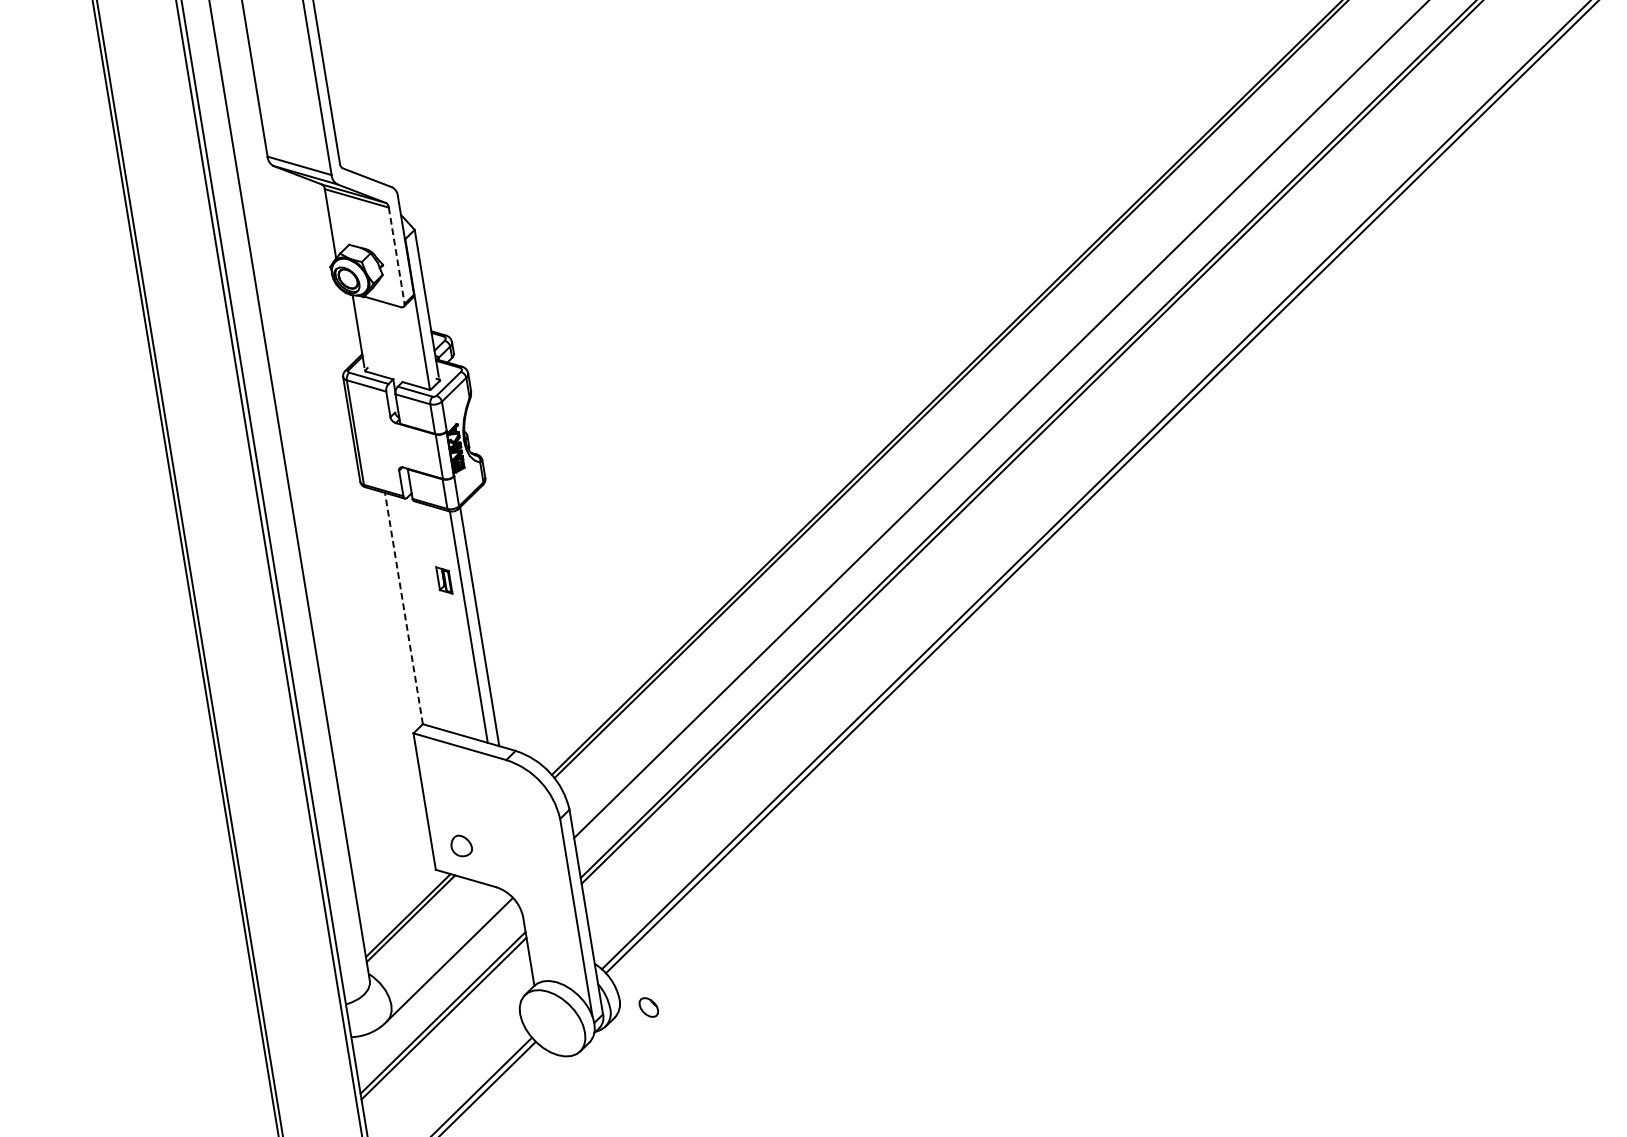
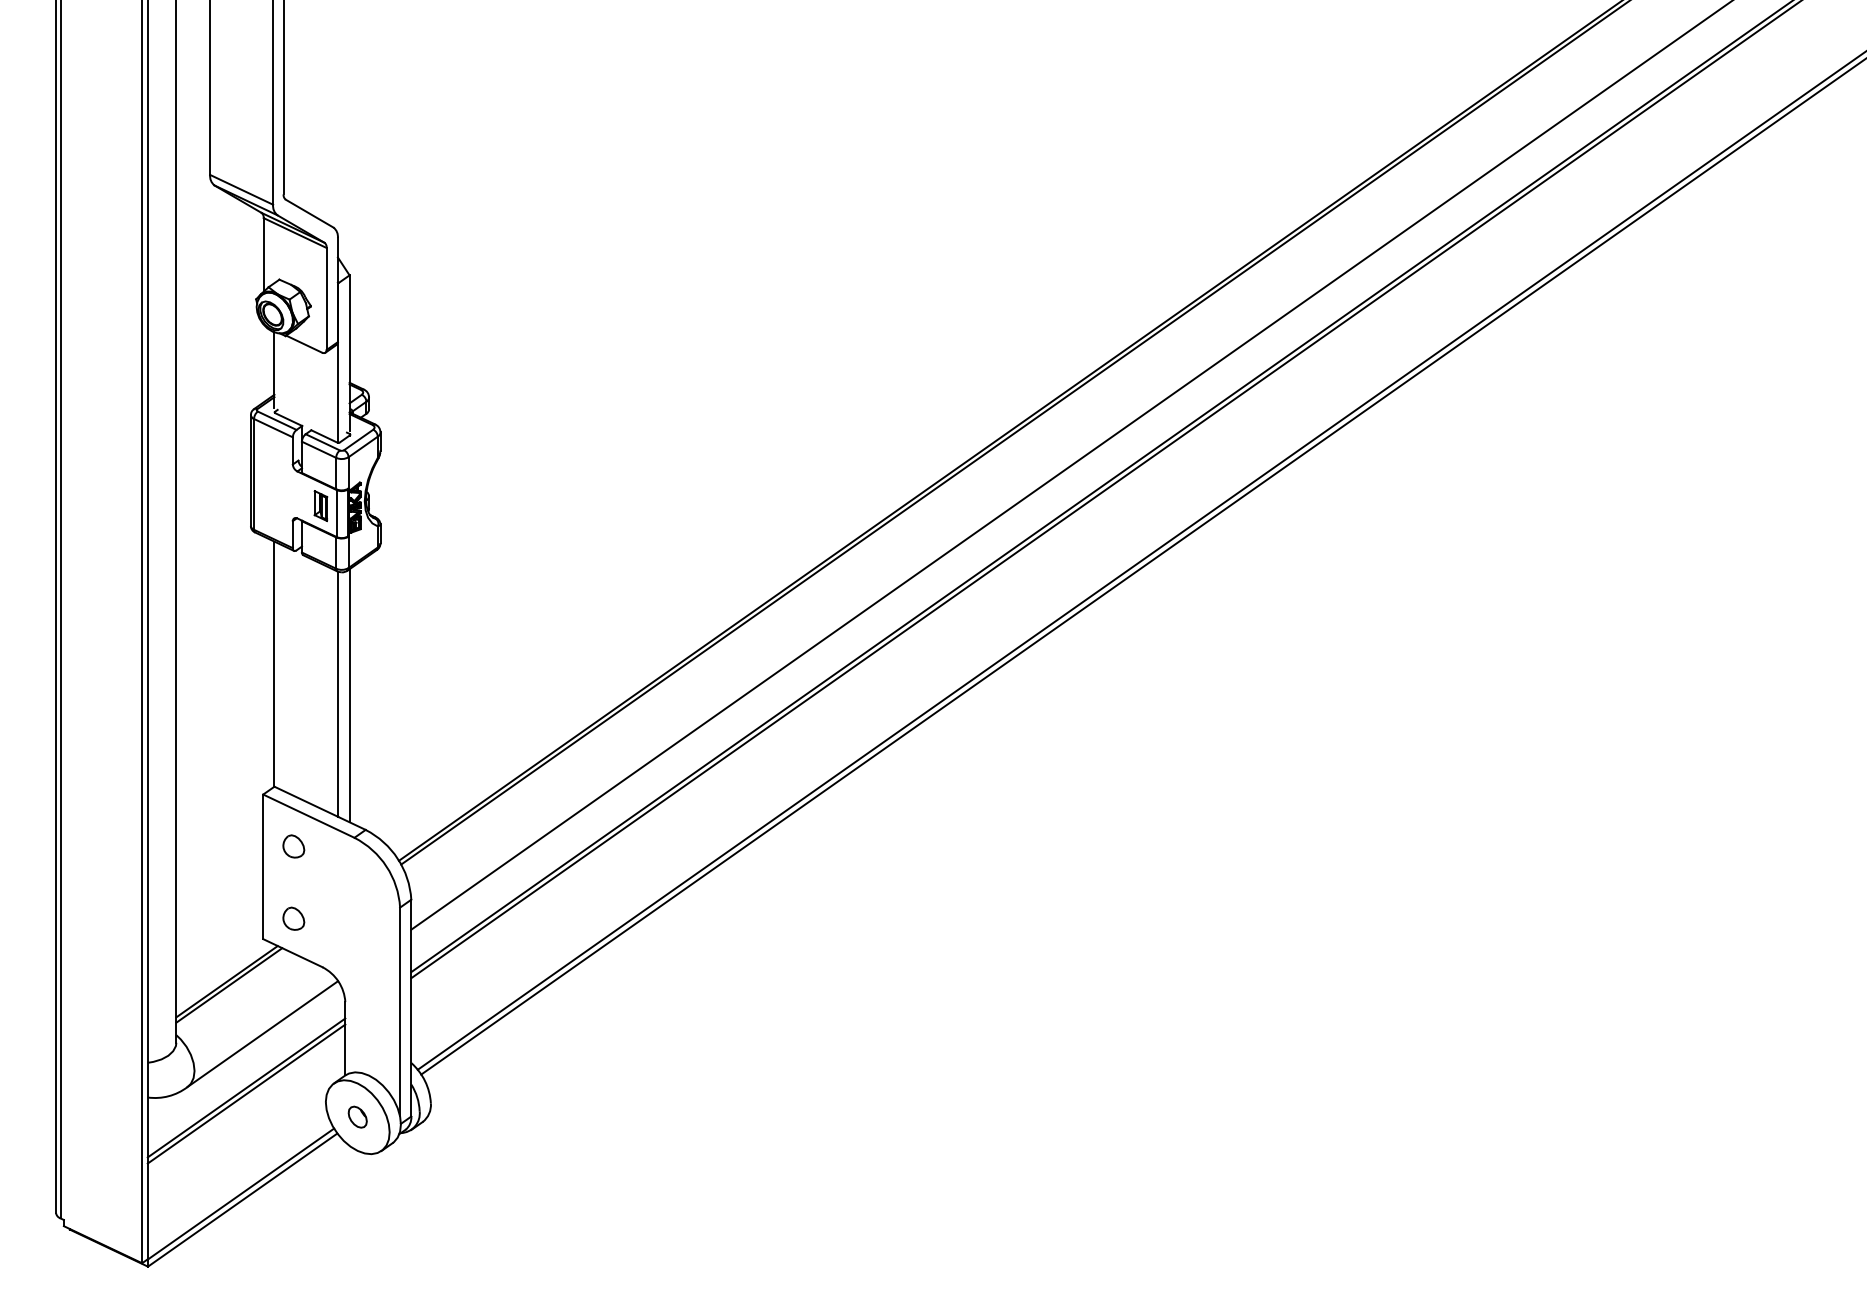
line: (396, 256) -> (326, 299), dashed -> solid
part: (444, 580) -> (320, 506), moved
line: (404, 608) -> (274, 664), dashed -> solid
part: (450, 777) -> (293, 846), added
part: (648, 1006) -> (357, 1116), moved

